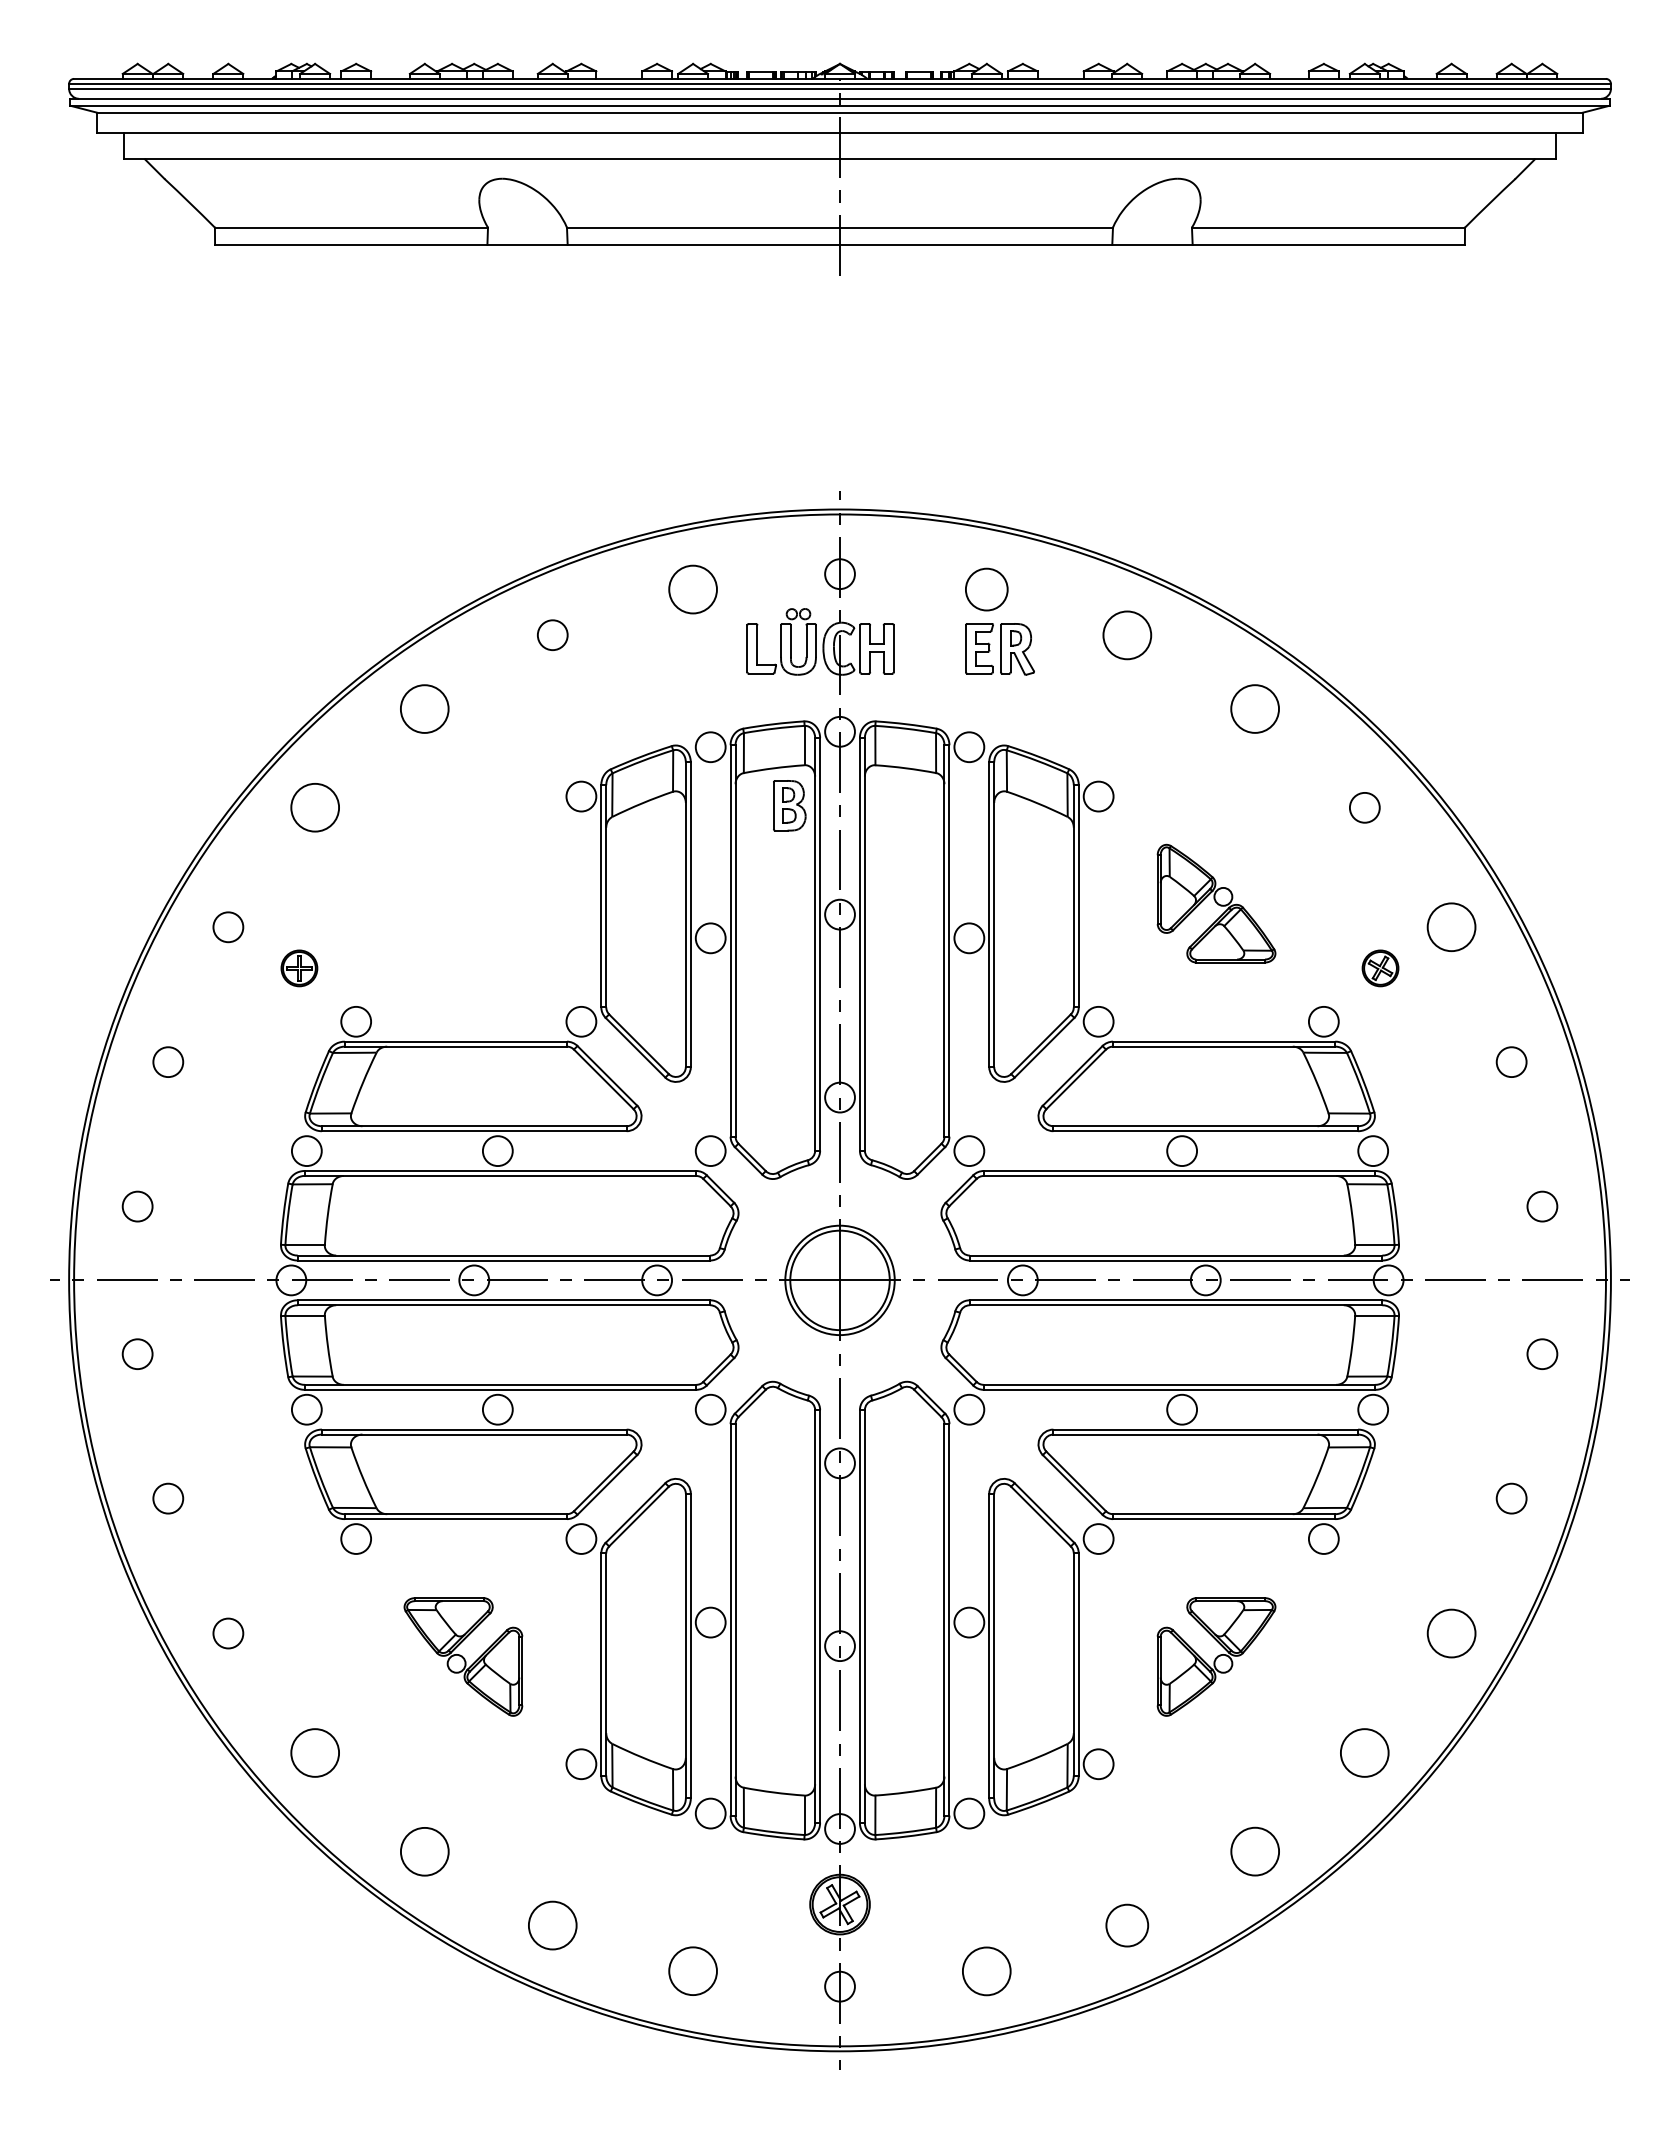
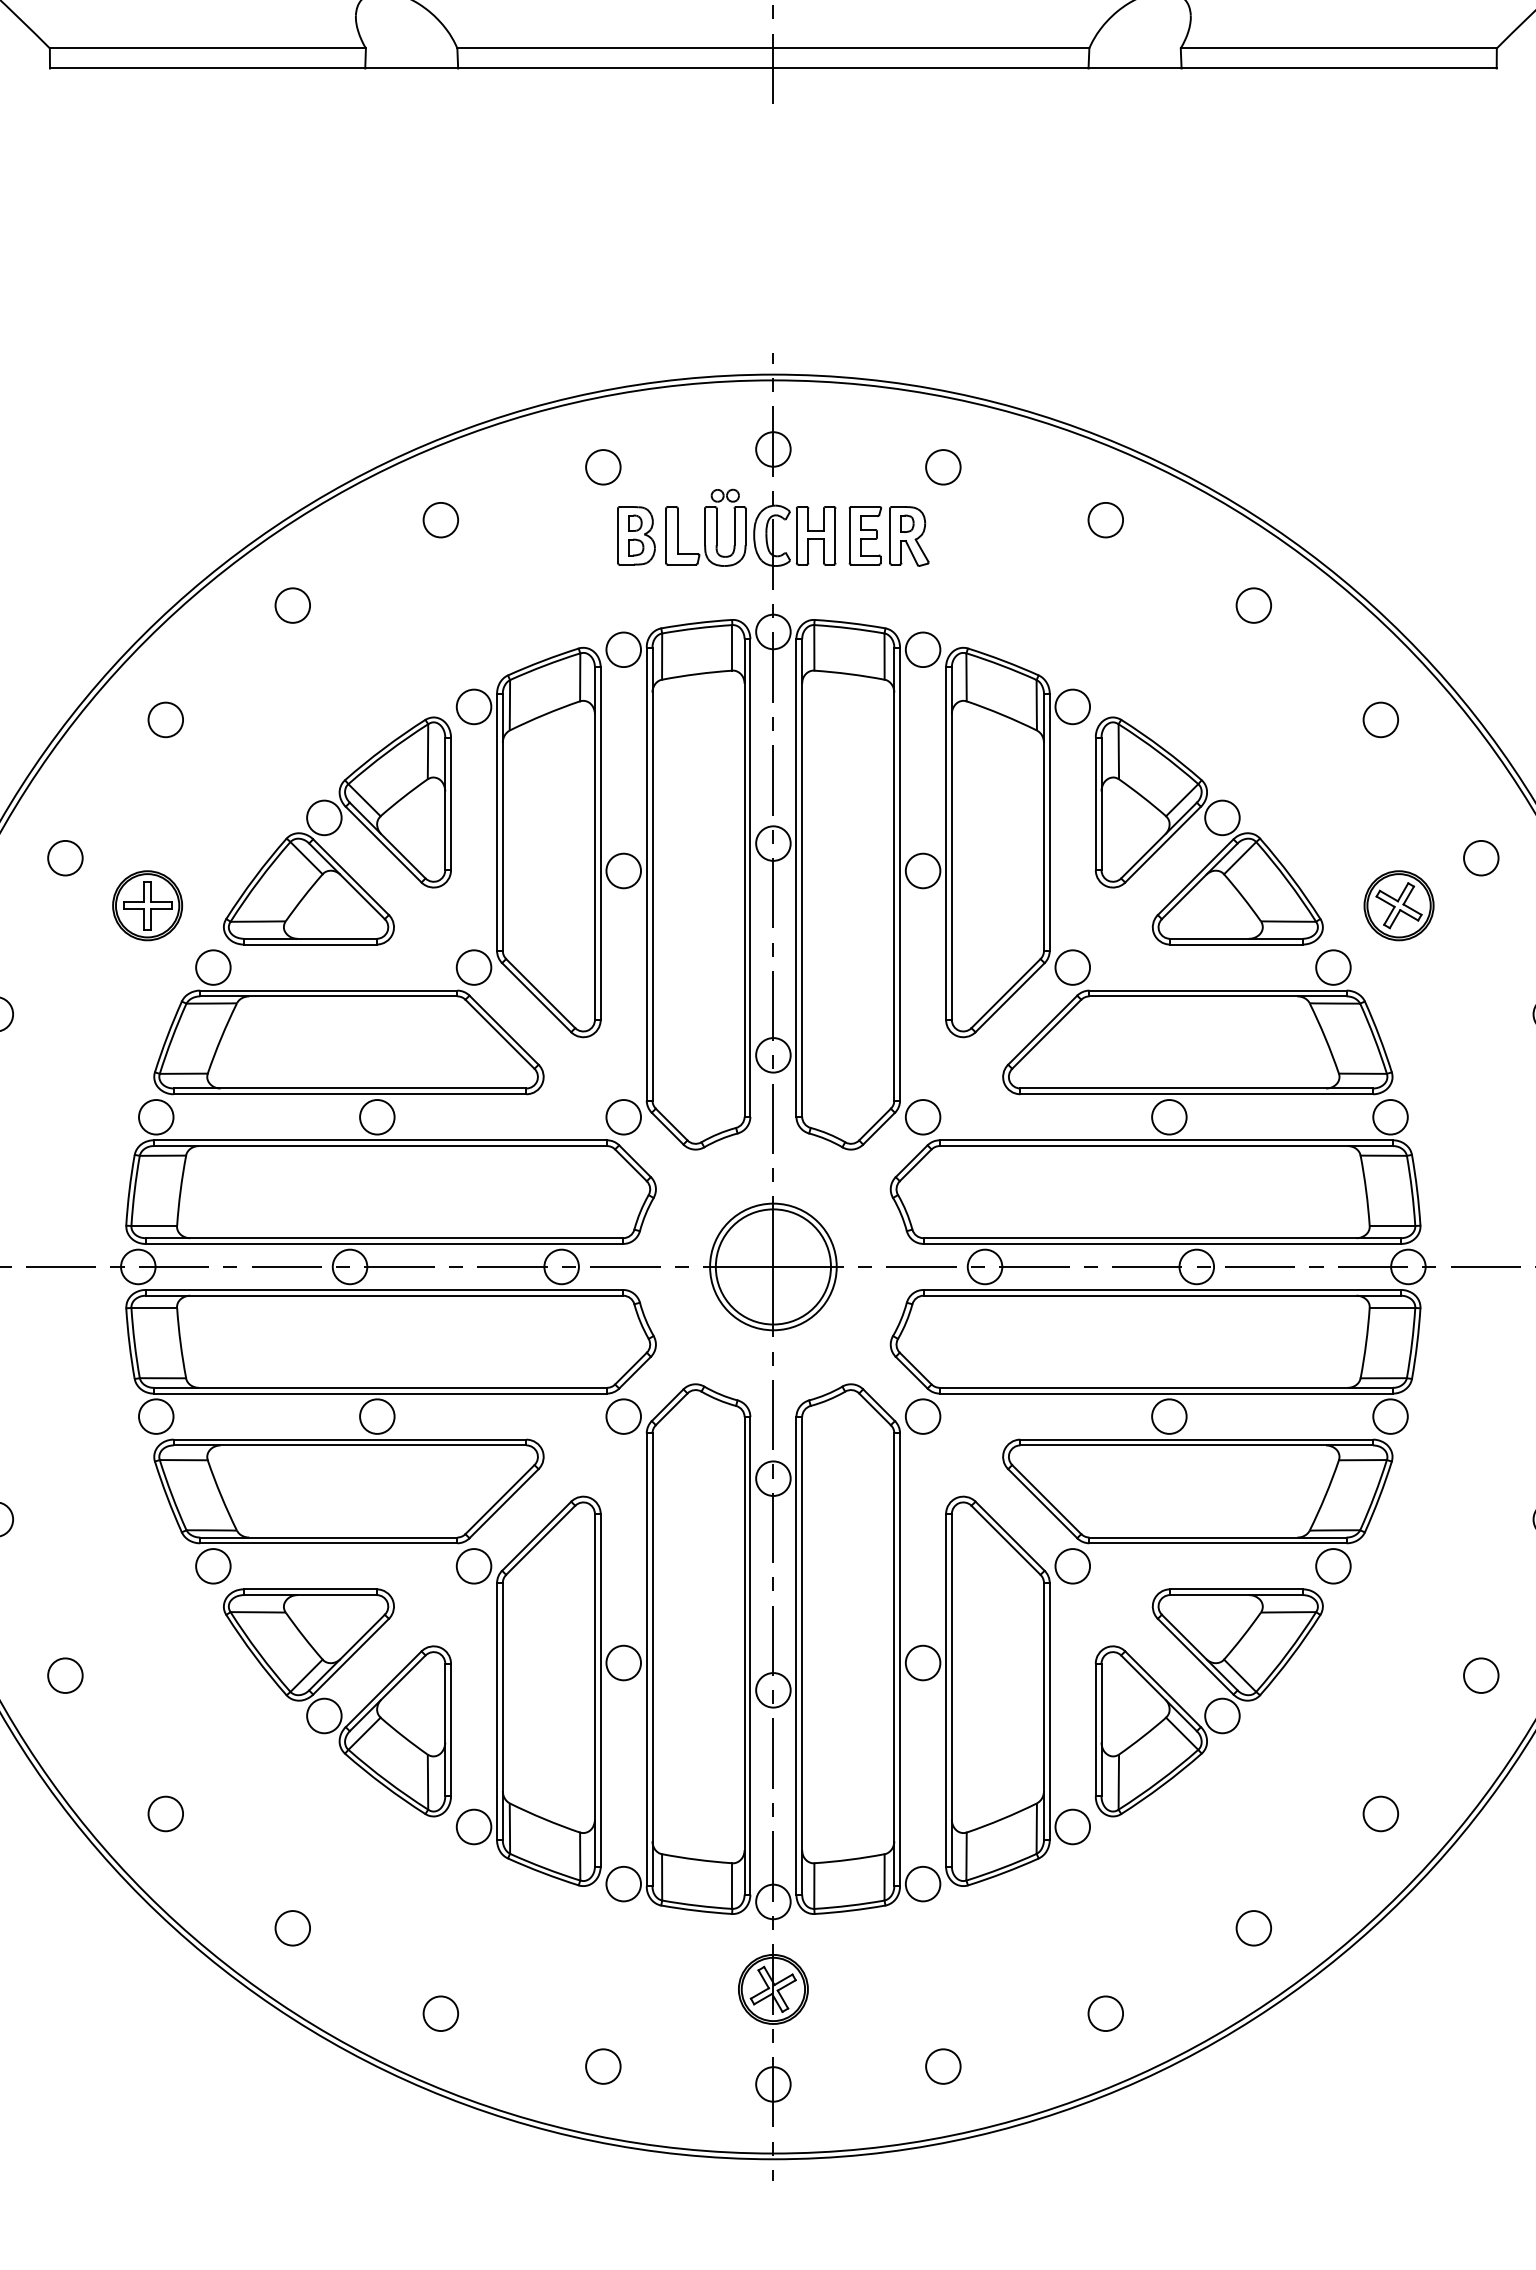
circle: (693, 589) -> (603, 467), size x0.62
circle: (986, 589) -> (942, 467), size x0.71
circle: (1126, 634) -> (1104, 519), size x0.62
part: (999, 649) -> (888, 536), moved
circle: (424, 708) -> (292, 604), size x0.62
circle: (1255, 708) -> (1254, 604), size x0.62
part: (789, 805) -> (636, 535), moved
circle: (314, 807) -> (165, 719), size x0.62
part: (463, 903) -> (337, 830), added
part: (1216, 903) -> (1209, 830), size x1.67
circle: (1451, 927) -> (1481, 858), size x0.62
part: (299, 968) -> (147, 905), size x1.67
part: (1380, 968) -> (1398, 905), size x1.67
circle: (1451, 1633) -> (1481, 1675), size x0.62
part: (463, 1656) -> (337, 1702), size x1.67
part: (1216, 1656) -> (1209, 1702), size x1.67
circle: (314, 1752) -> (165, 1813), size x0.62
circle: (1364, 1752) -> (1380, 1813), size x0.62
circle: (424, 1851) -> (292, 1927), size x0.62
circle: (1254, 1851) -> (1253, 1927), size x0.62
circle: (552, 1925) -> (440, 2013), size x0.62
circle: (1126, 1925) -> (1104, 2013), size x0.71
circle: (986, 1970) -> (942, 2065), size x0.62
circle: (693, 1971) -> (603, 2066), size x0.62

